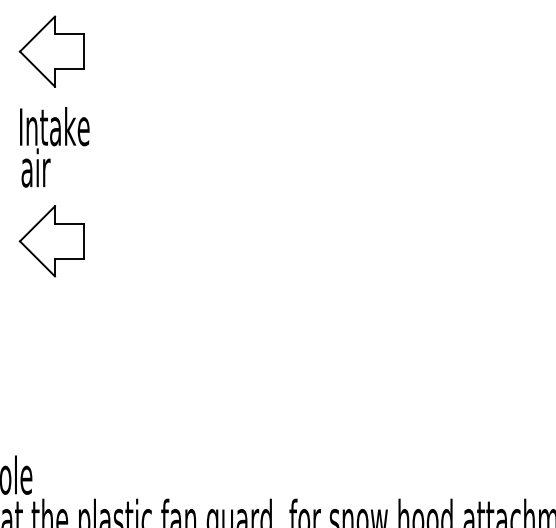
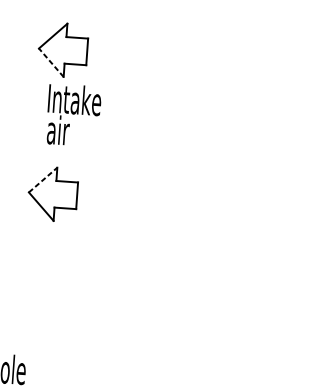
line: (37, 69) -> (51, 63), solid -> dashed
text: (54, 147) -> (73, 115), moved
line: (37, 223) -> (43, 179), solid -> dashed

